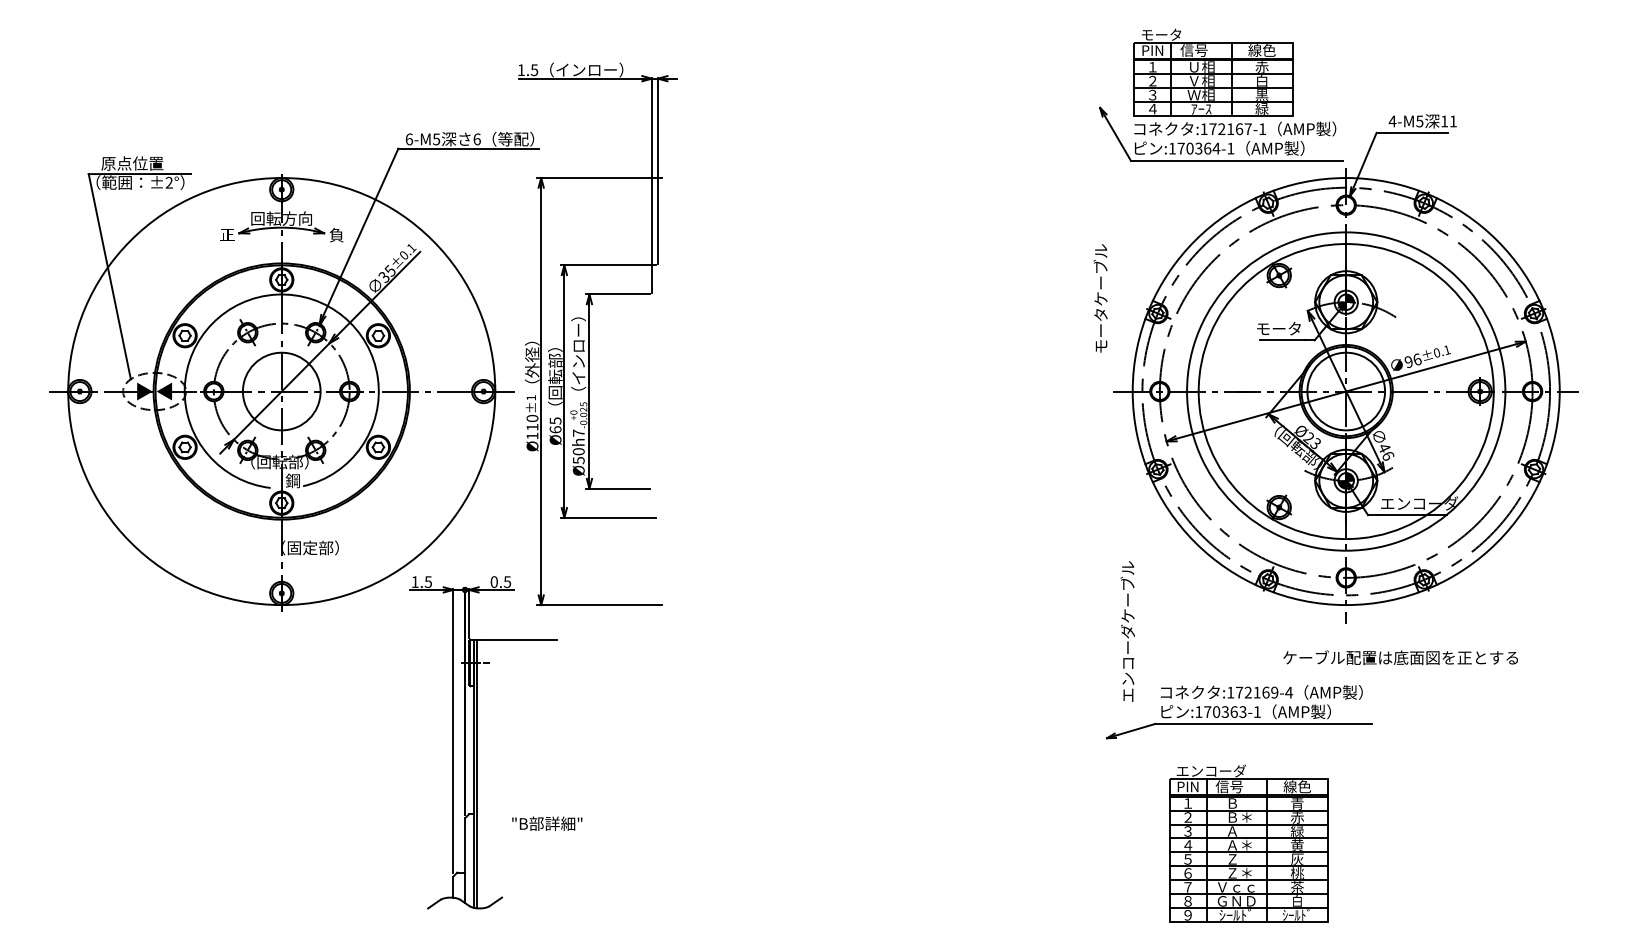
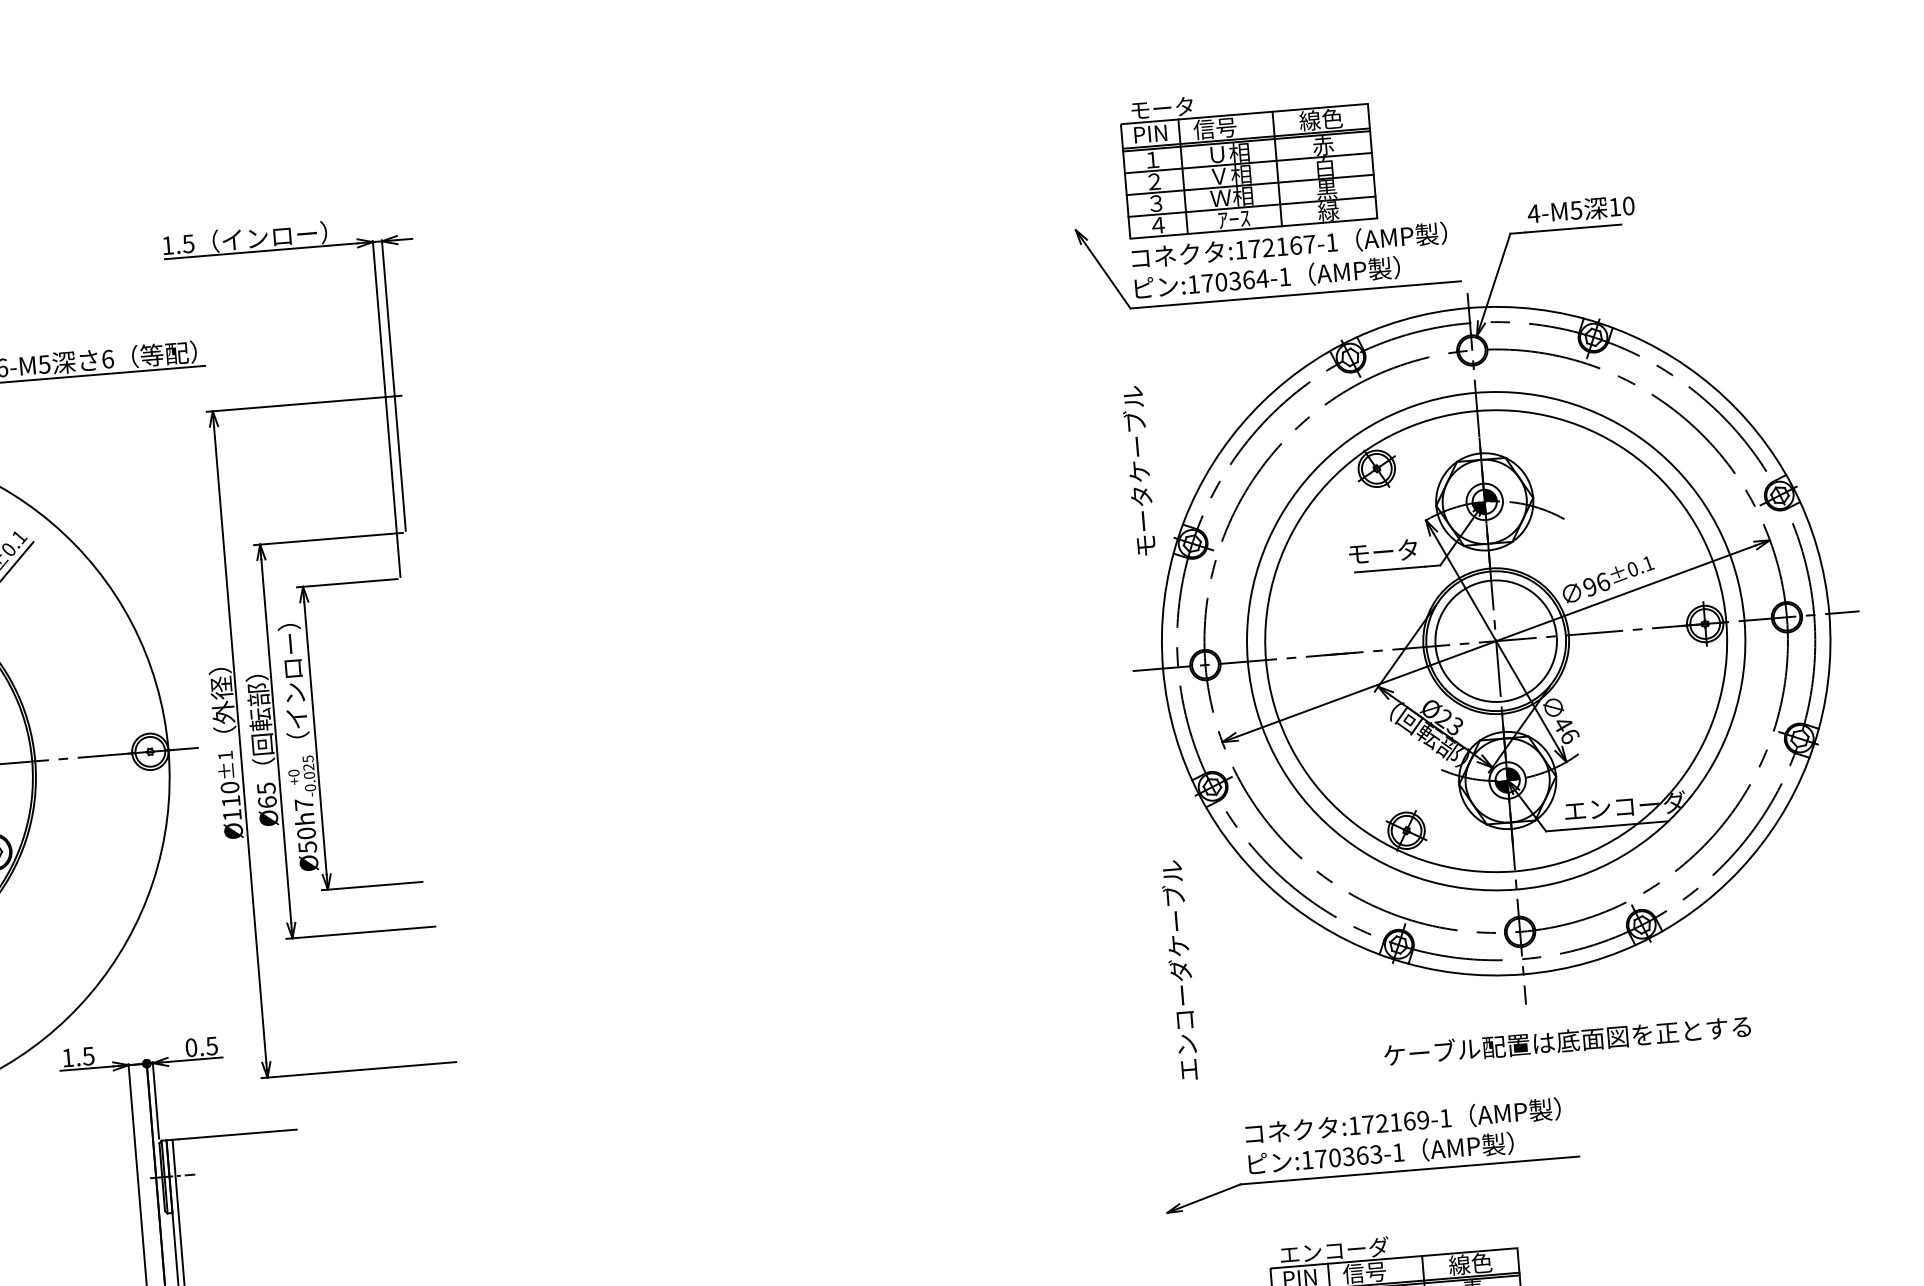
text: (1452, 121) -> (1627, 206), 11 -> 10
text: (1100, 298) -> (1138, 471), moved
text: (1127, 631) -> (1179, 970), moved
text: (1400, 657) -> (1567, 1040), moved
text: (1288, 692) -> (1444, 1118), :172169-4 -> :172169-1

